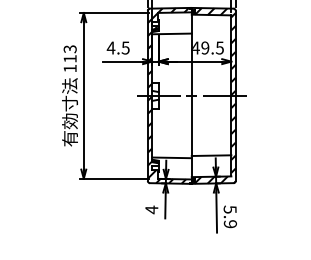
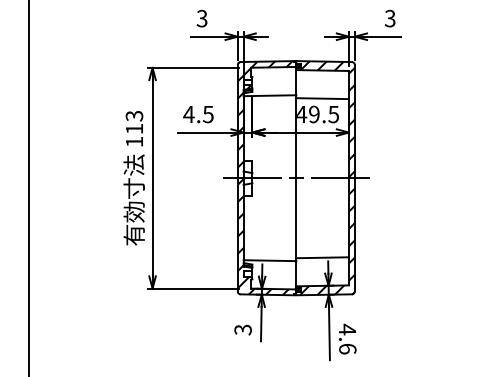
line: (211, 36) -> (322, 98), added
text: (151, 209) -> (242, 329), 4 -> 3
text: (230, 216) -> (347, 338), 5.9 -> 4.6

